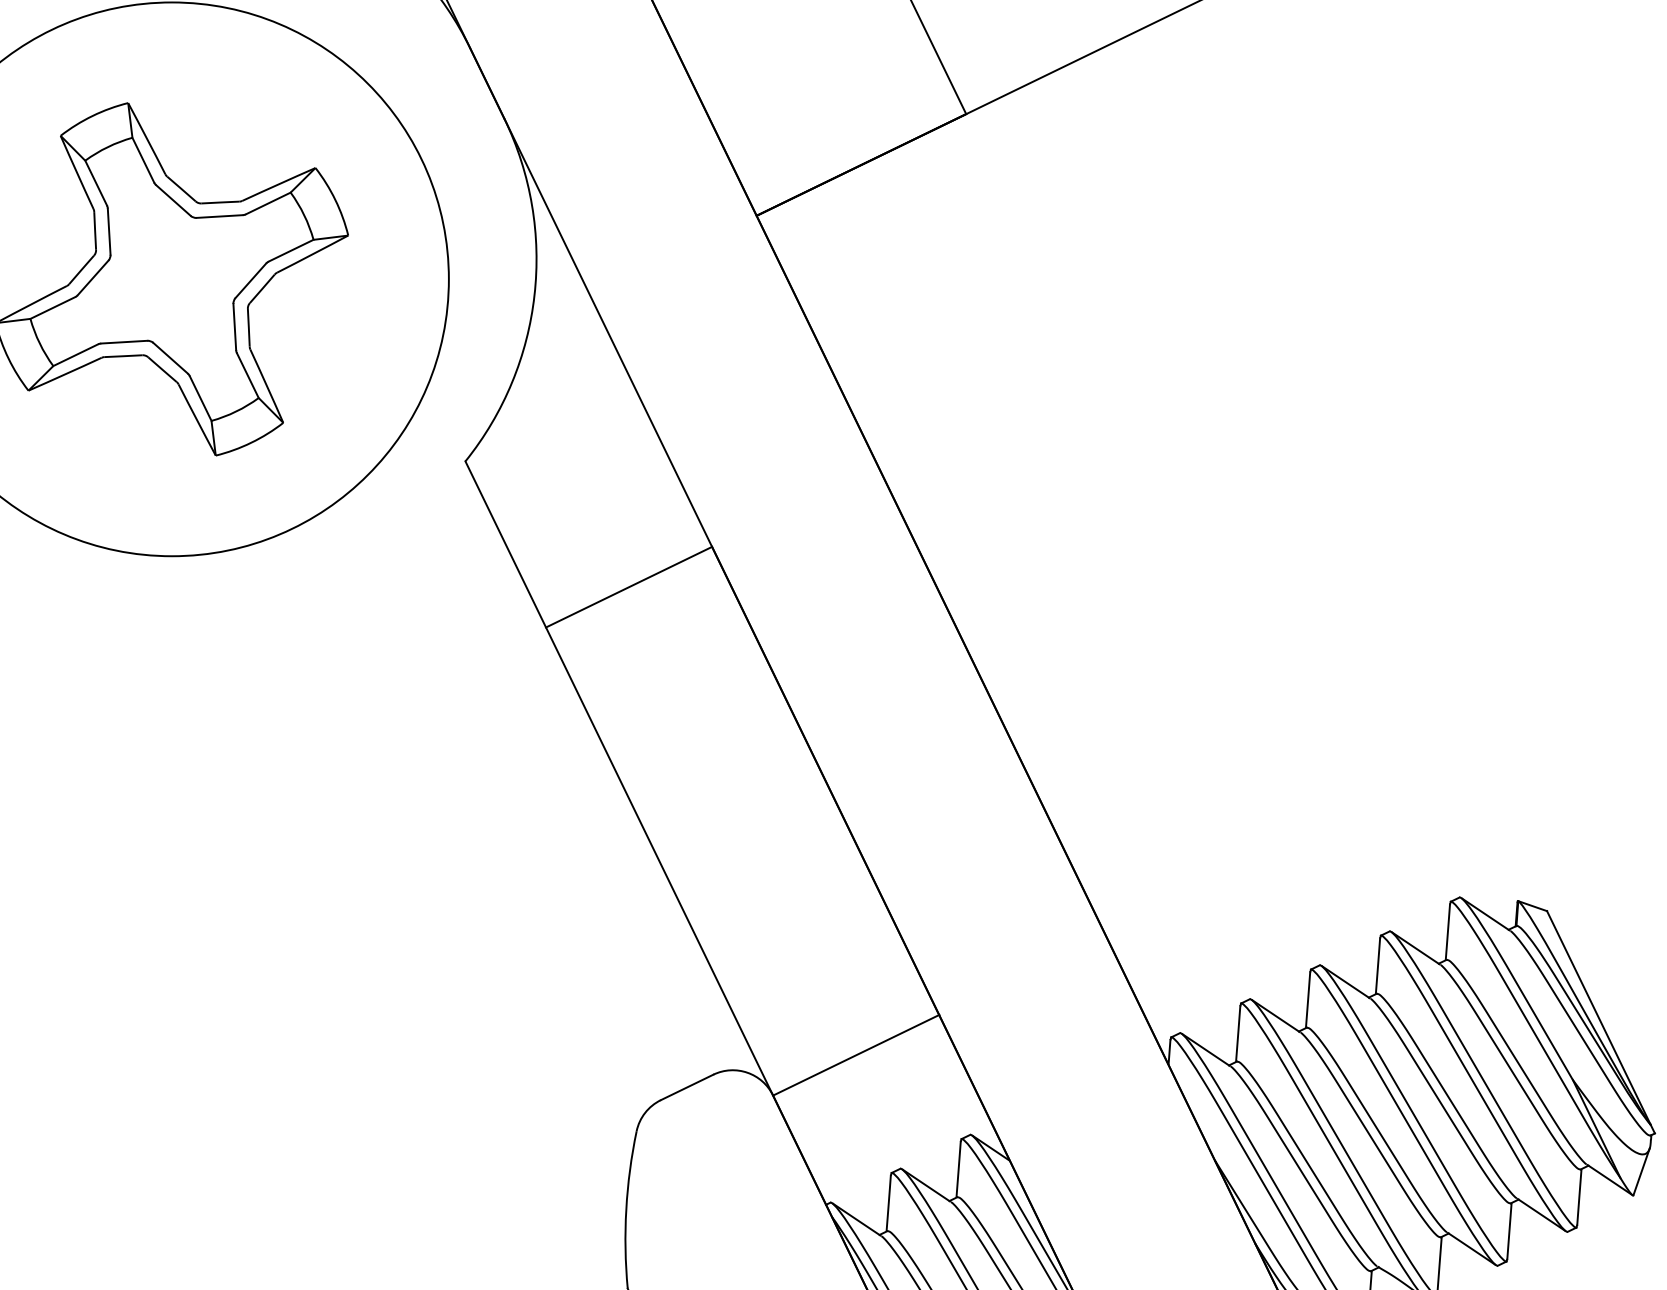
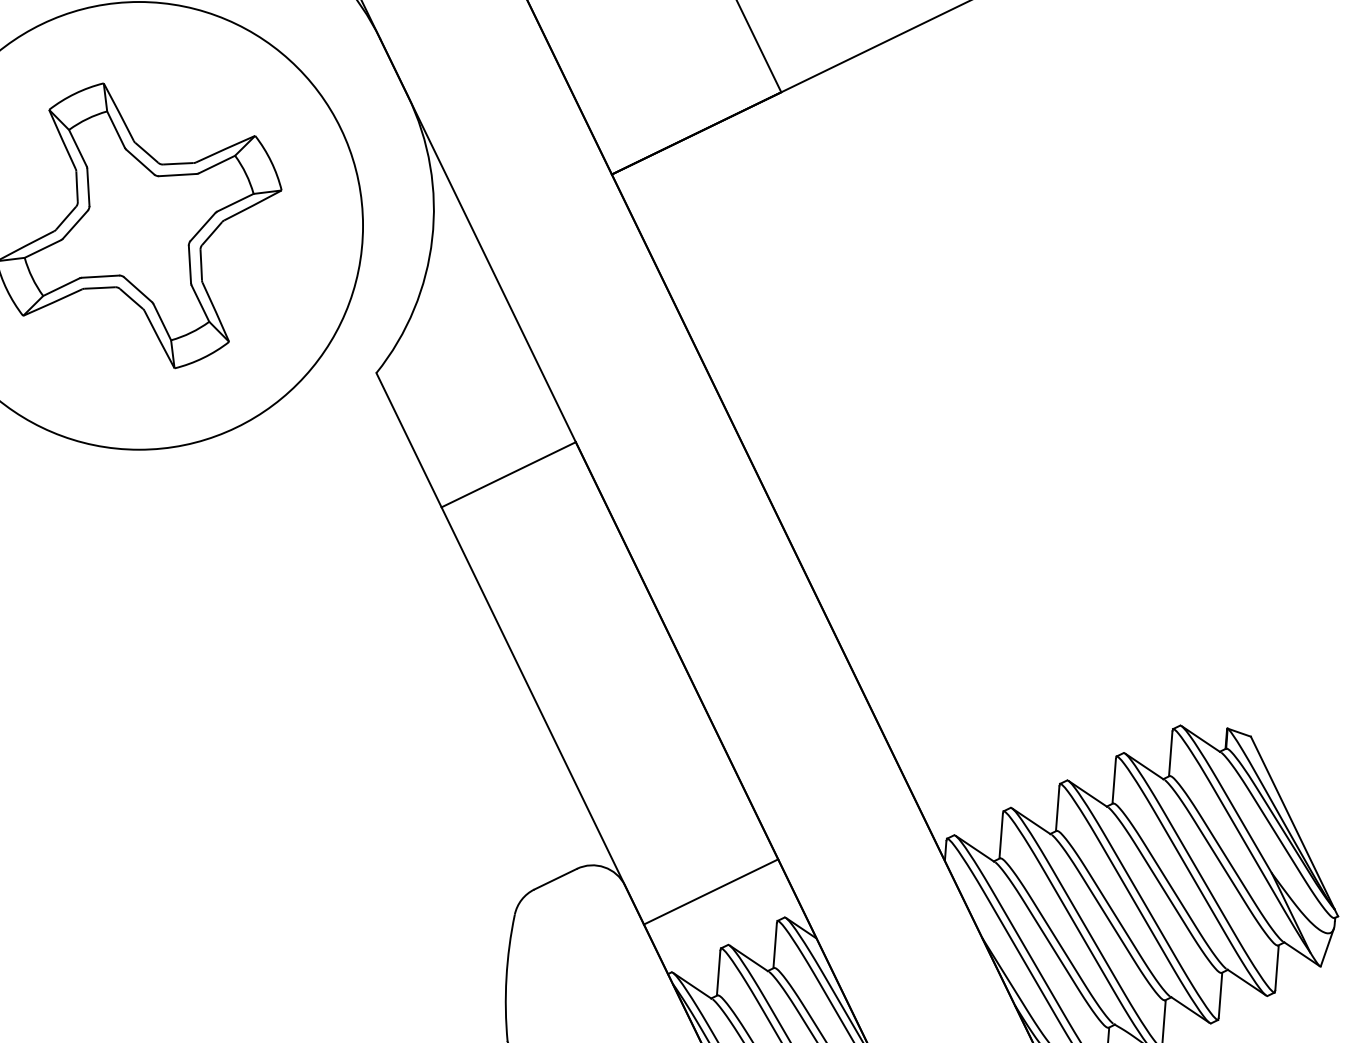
line: (856, 1054) -> (711, 891), moved

